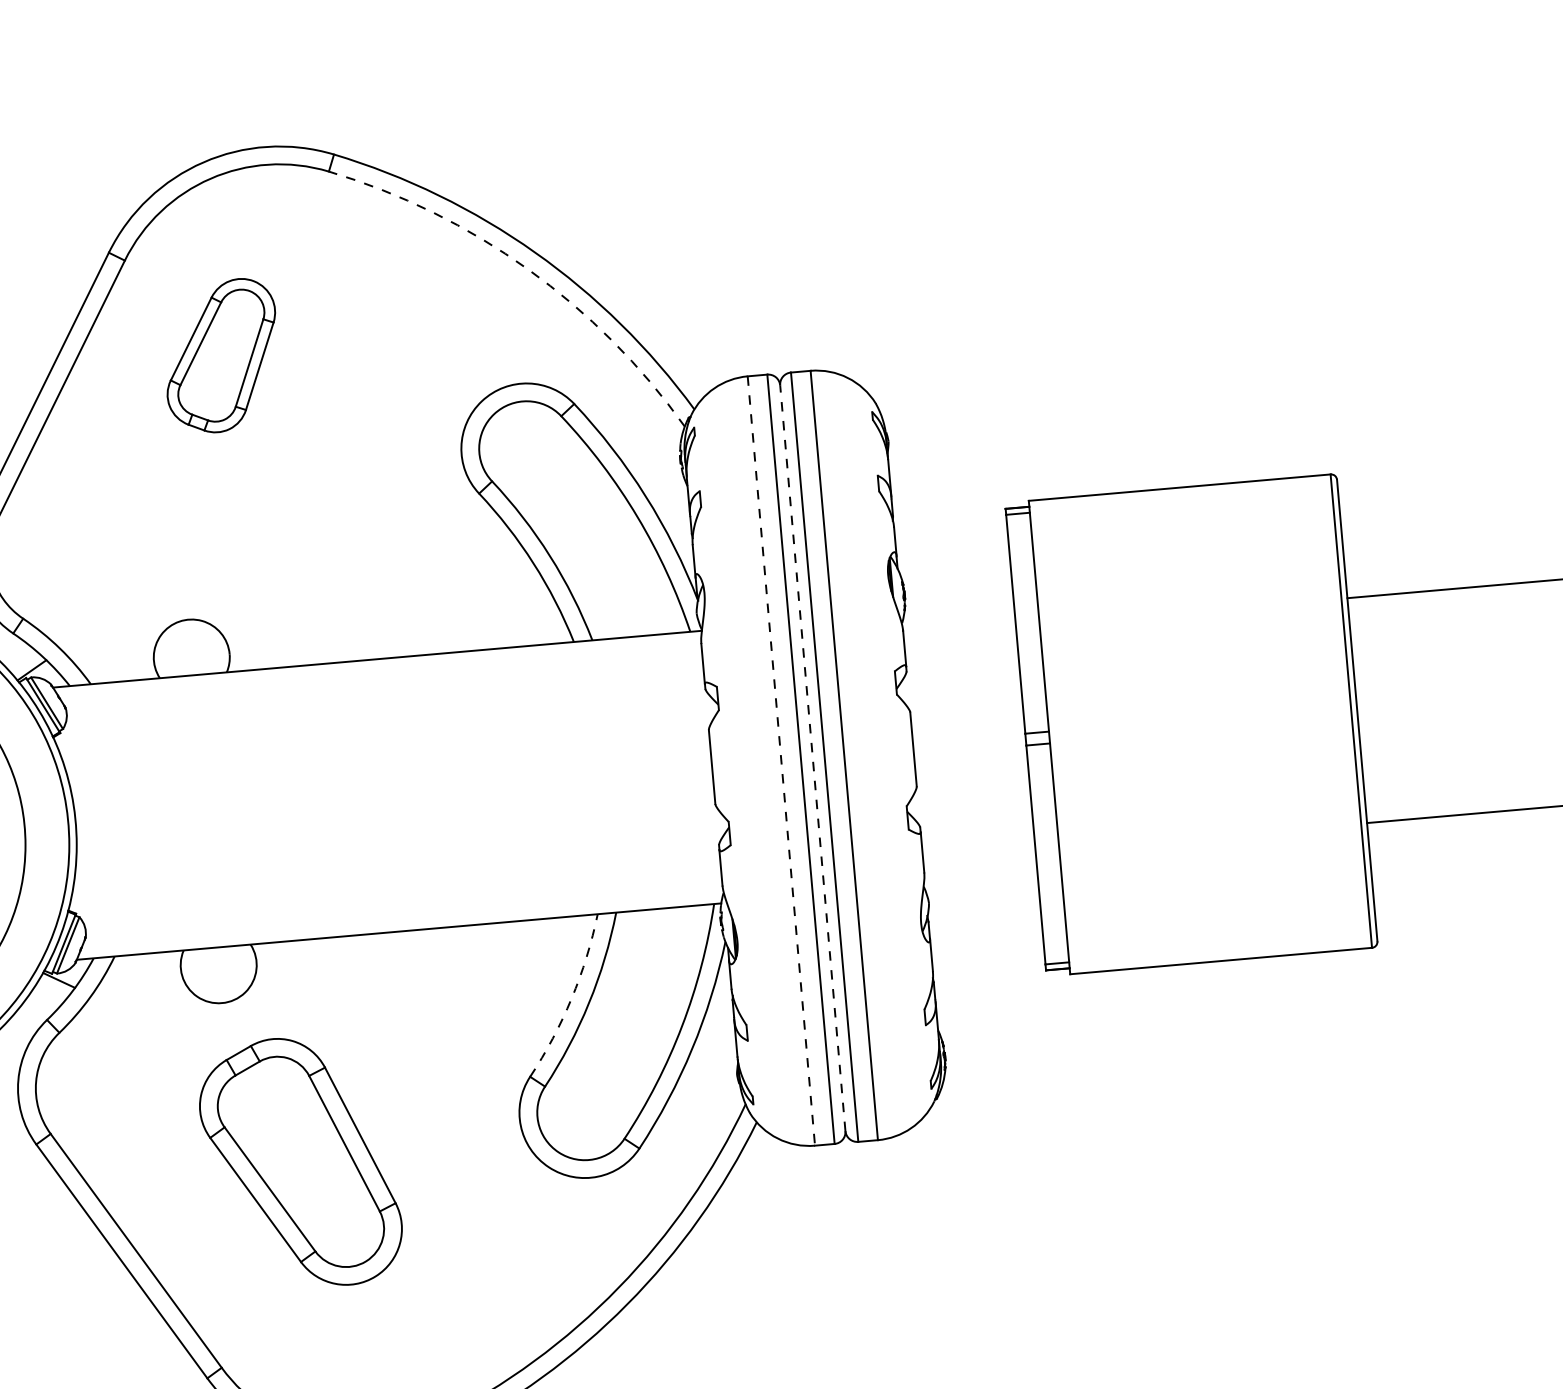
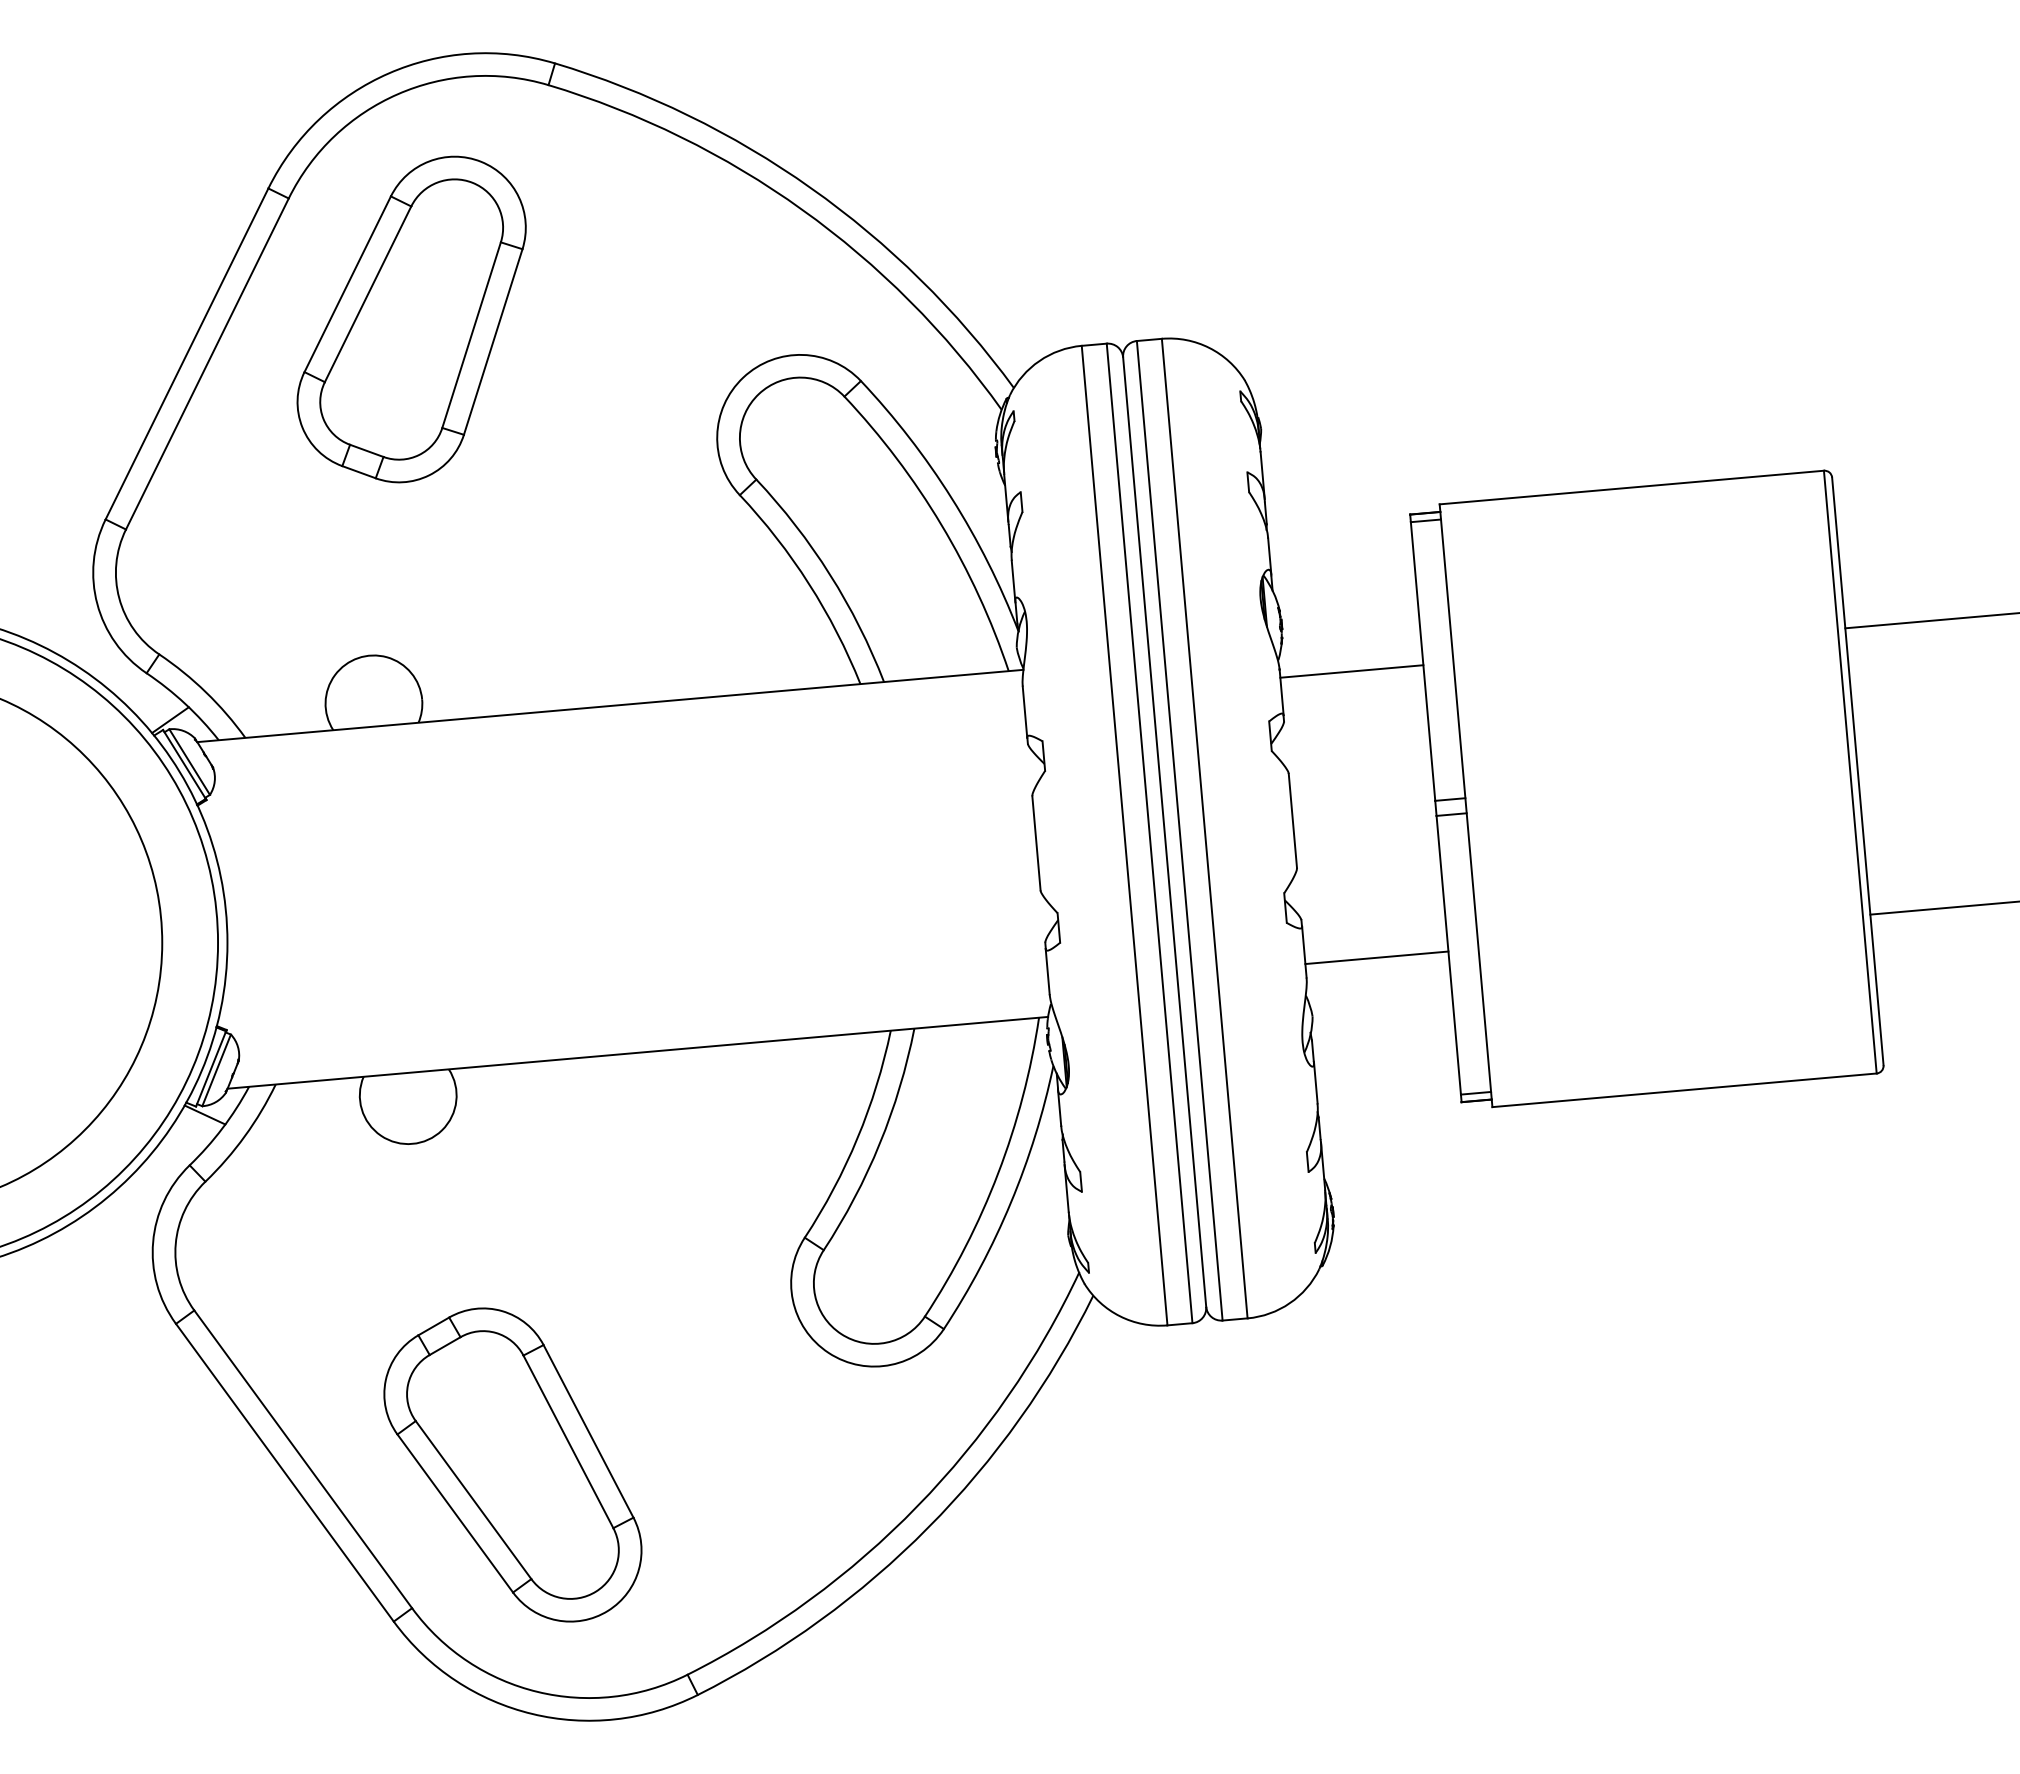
arc: (528, 269) -> (802, 209), dashed -> solid
part: (221, 355) -> (411, 319), size x1.67
line: (959, 632) -> (1351, 671), added
line: (812, 758) -> (1164, 832), dashed -> solid
line: (781, 760) -> (1124, 835), dashed -> solid
line: (979, 856) -> (1376, 957), added
arc: (571, 998) -> (857, 1138), dashed -> solid
part: (300, 1161) -> (512, 1464), moved

